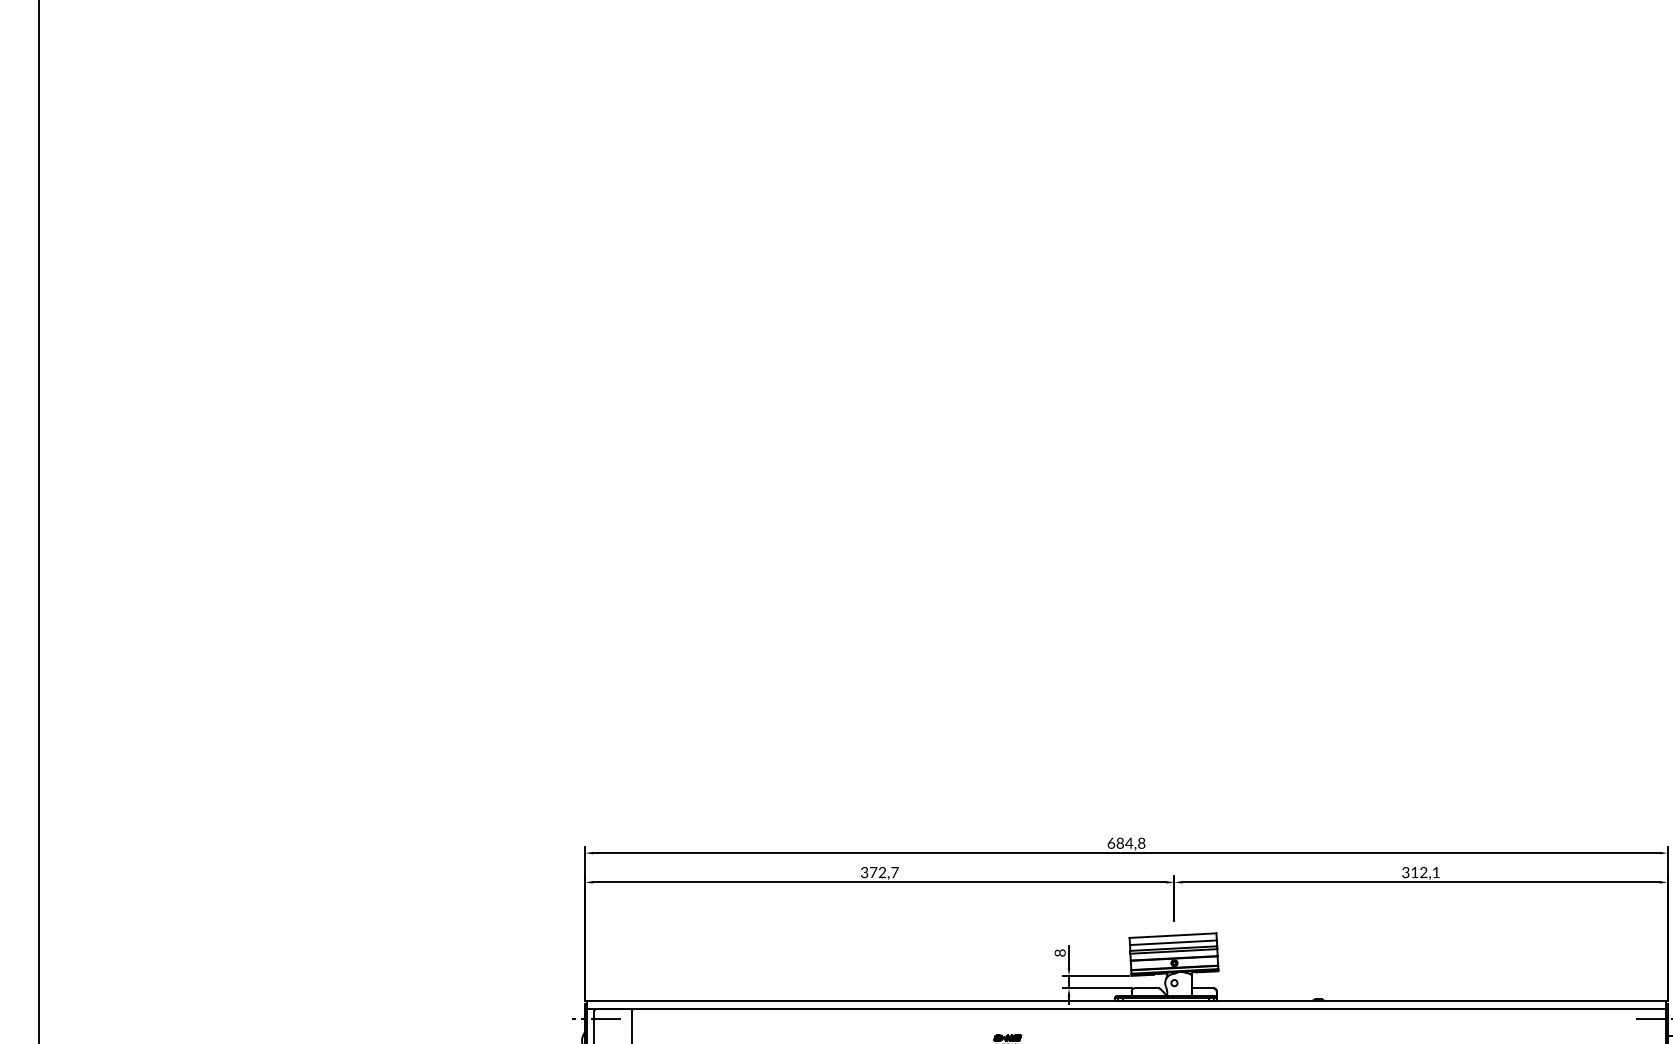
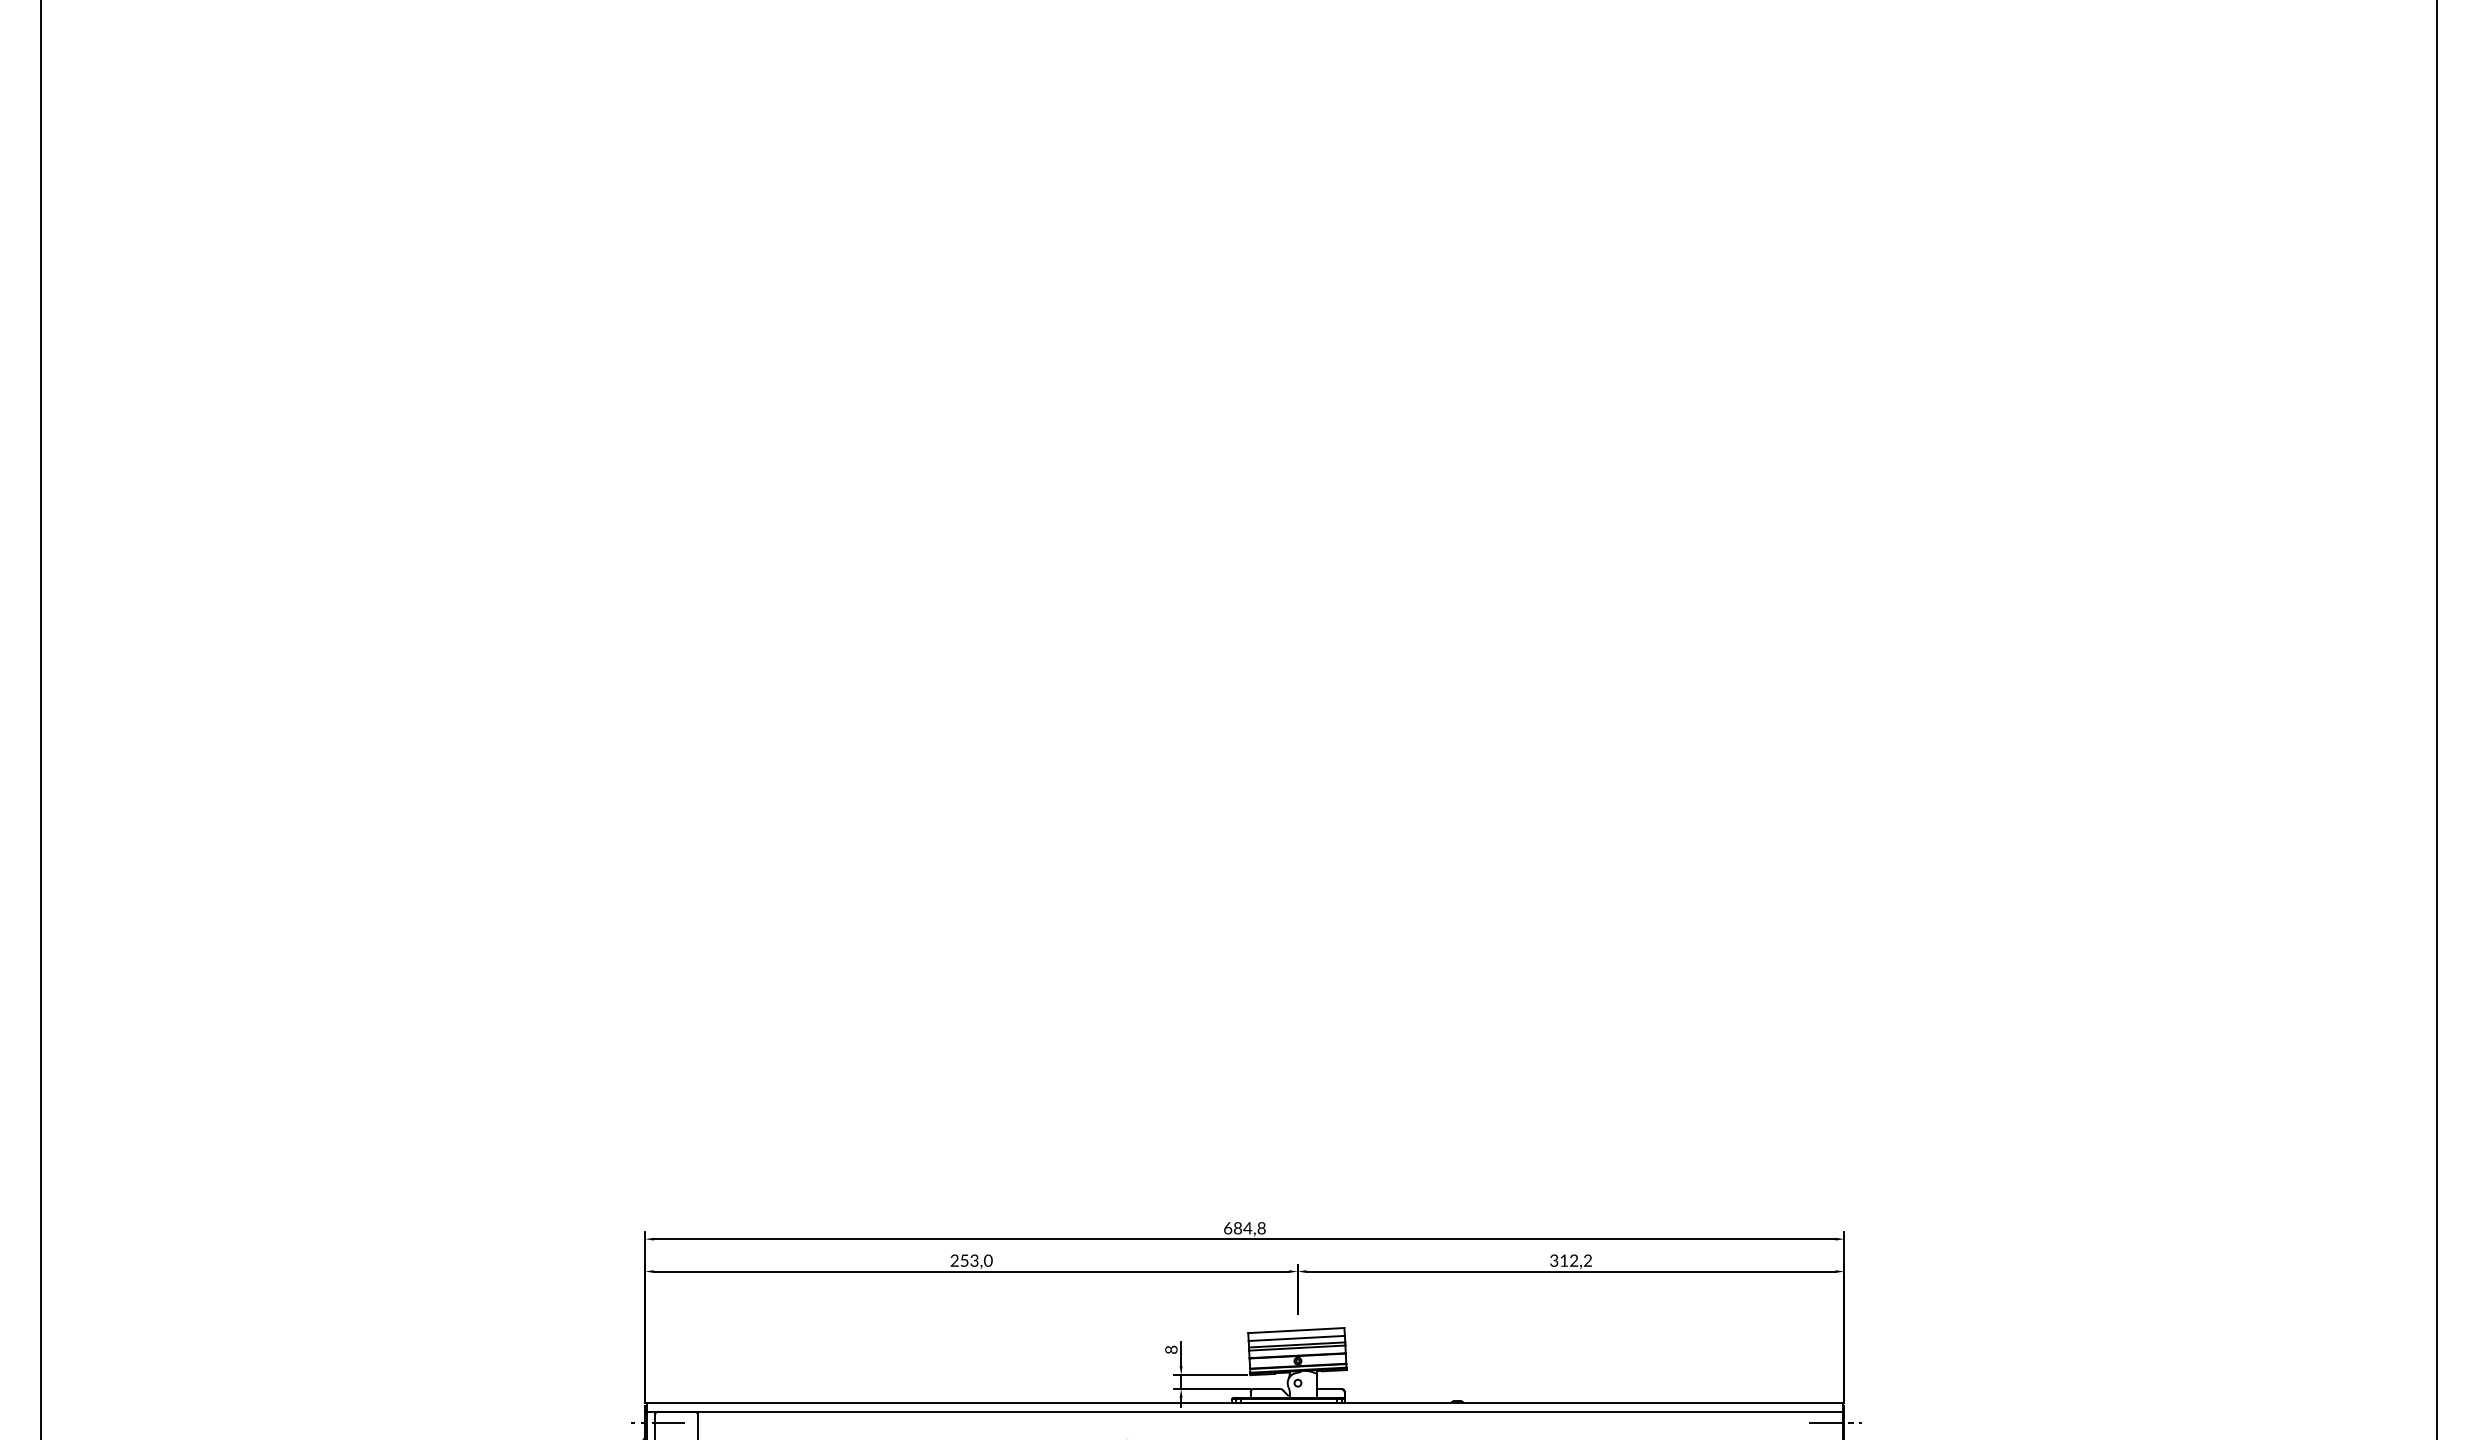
text: (879, 872) -> (971, 1260), 372,7 -> 253,0
text: (1435, 872) -> (1587, 1260), 312,1 -> 312,2

